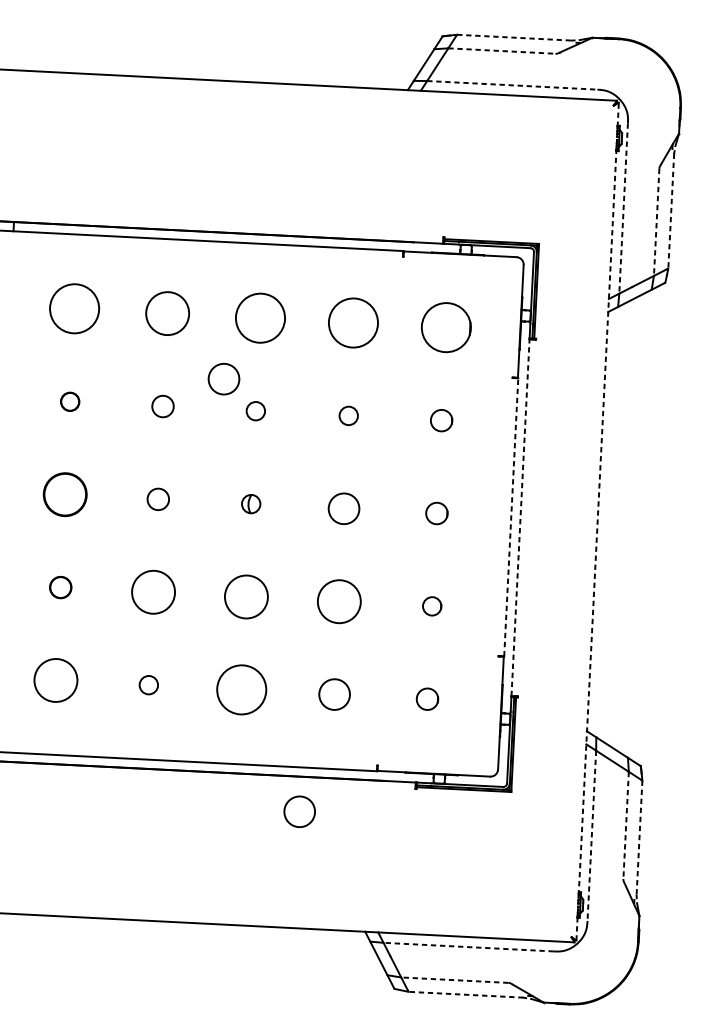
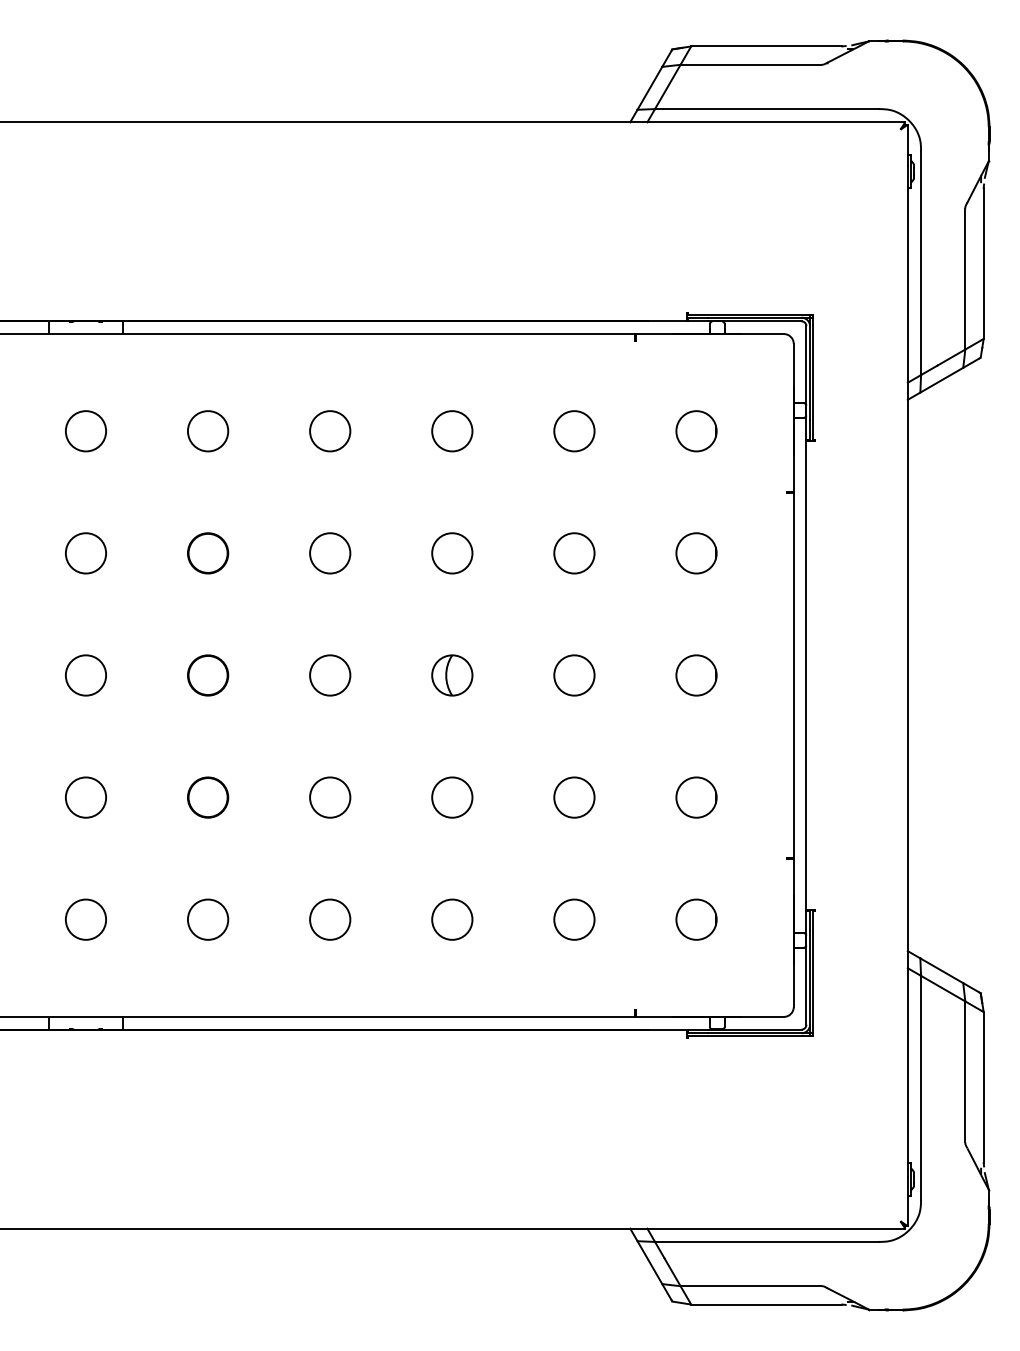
line: (514, 37) -> (766, 46), dashed -> solid
line: (502, 50) -> (751, 64), dashed -> solid
line: (511, 85) -> (766, 109), dashed -> solid
line: (623, 208) -> (921, 263), dashed -> solid
line: (671, 211) -> (983, 263), dashed -> solid
line: (656, 222) -> (965, 279), dashed -> solid
circle: (75, 309) -> (208, 431), size x0.62
circle: (167, 313) -> (330, 431), size x0.71
circle: (260, 318) -> (452, 431), size x0.62
circle: (353, 323) -> (574, 431), size x0.62
circle: (446, 327) -> (696, 431), size x0.62
circle: (224, 379) -> (408, 513), removed
circle: (70, 401) -> (208, 553), size x1.67
circle: (163, 406) -> (330, 553), size x1.43
circle: (255, 411) -> (452, 553), size x1.67
circle: (348, 416) -> (574, 553), size x1.67
circle: (441, 420) -> (696, 553), size x1.43
circle: (65, 494) -> (208, 675), size x0.71
circle: (158, 499) -> (330, 675), size x1.43
part: (251, 504) -> (452, 675), size x1.67
circle: (436, 513) -> (696, 675), size x1.43
line: (511, 517) -> (794, 675), dashed -> solid
line: (520, 517) -> (806, 674), dashed -> solid
line: (597, 521) -> (907, 675), dashed -> solid
circle: (60, 587) -> (208, 797), size x1.43
circle: (153, 592) -> (330, 797), size x0.71
circle: (246, 596) -> (452, 797), size x0.71
circle: (339, 601) -> (574, 797), size x0.71
circle: (432, 606) -> (696, 797), size x1.67
circle: (55, 680) -> (207, 919), size x0.71
circle: (149, 685) -> (330, 919), size x1.67
circle: (241, 689) -> (452, 919), size x0.62
circle: (427, 699) -> (696, 919), size x1.43
circle: (299, 811) -> (536, 1075), removed
line: (626, 825) -> (965, 1072), dashed -> solid
line: (592, 835) -> (921, 1087), dashed -> solid
line: (639, 838) -> (983, 1087), dashed -> solid
line: (468, 946) -> (766, 1241), dashed -> solid
line: (454, 980) -> (750, 1286), dashed -> solid
line: (465, 994) -> (766, 1304), dashed -> solid

